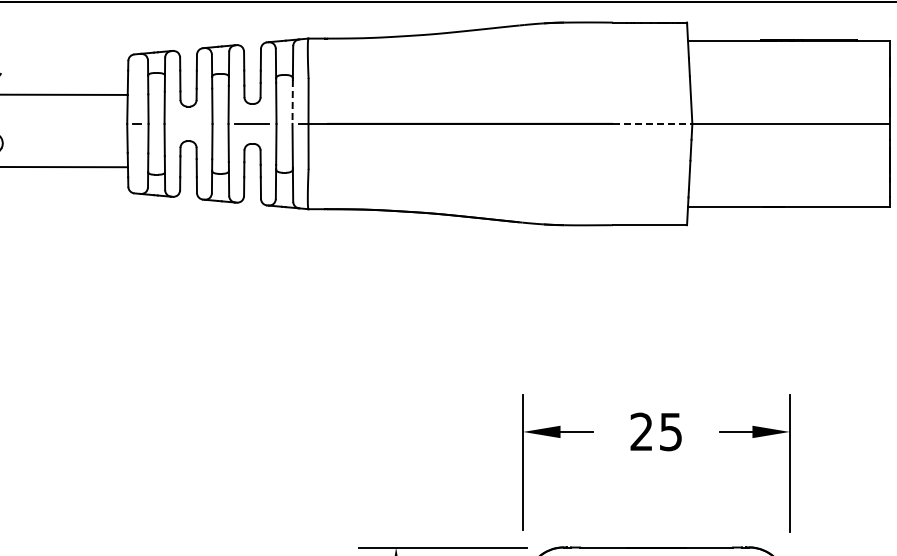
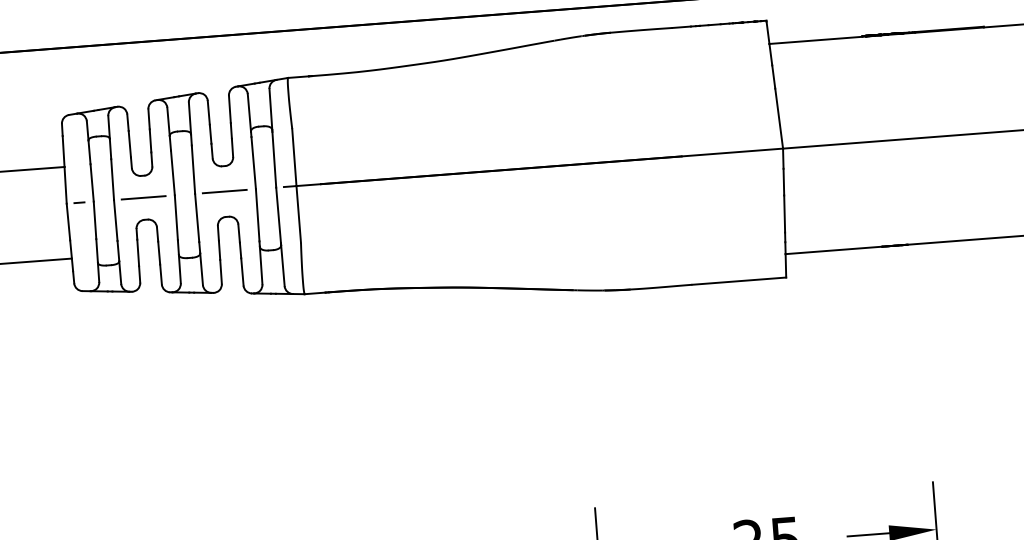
line: (292, 101) -> (274, 159), dashed -> solid
line: (187, 123) -> (143, 197), added
line: (652, 123) -> (732, 151), dashed -> solid

